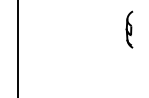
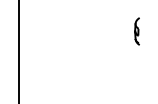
part: (129, 29) -> (137, 31), size x0.7

